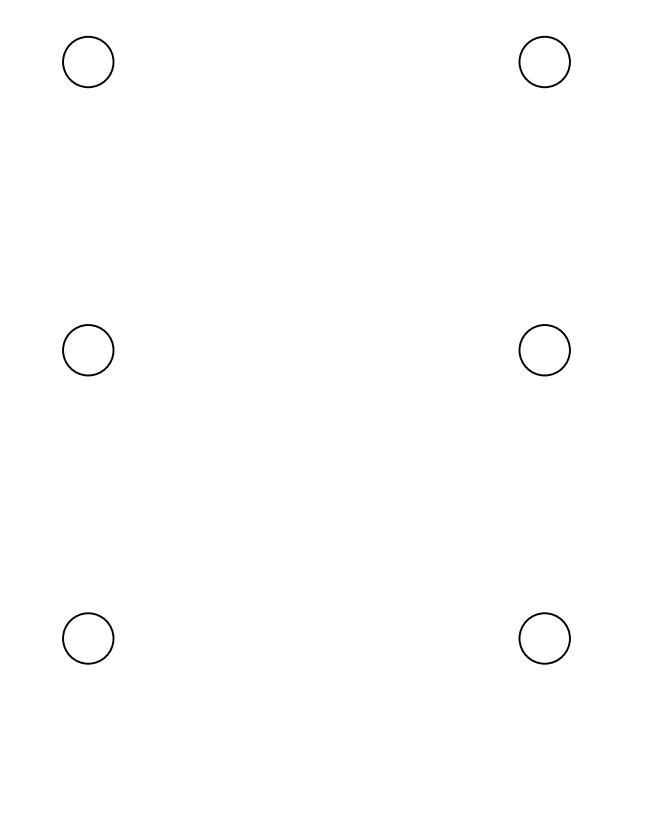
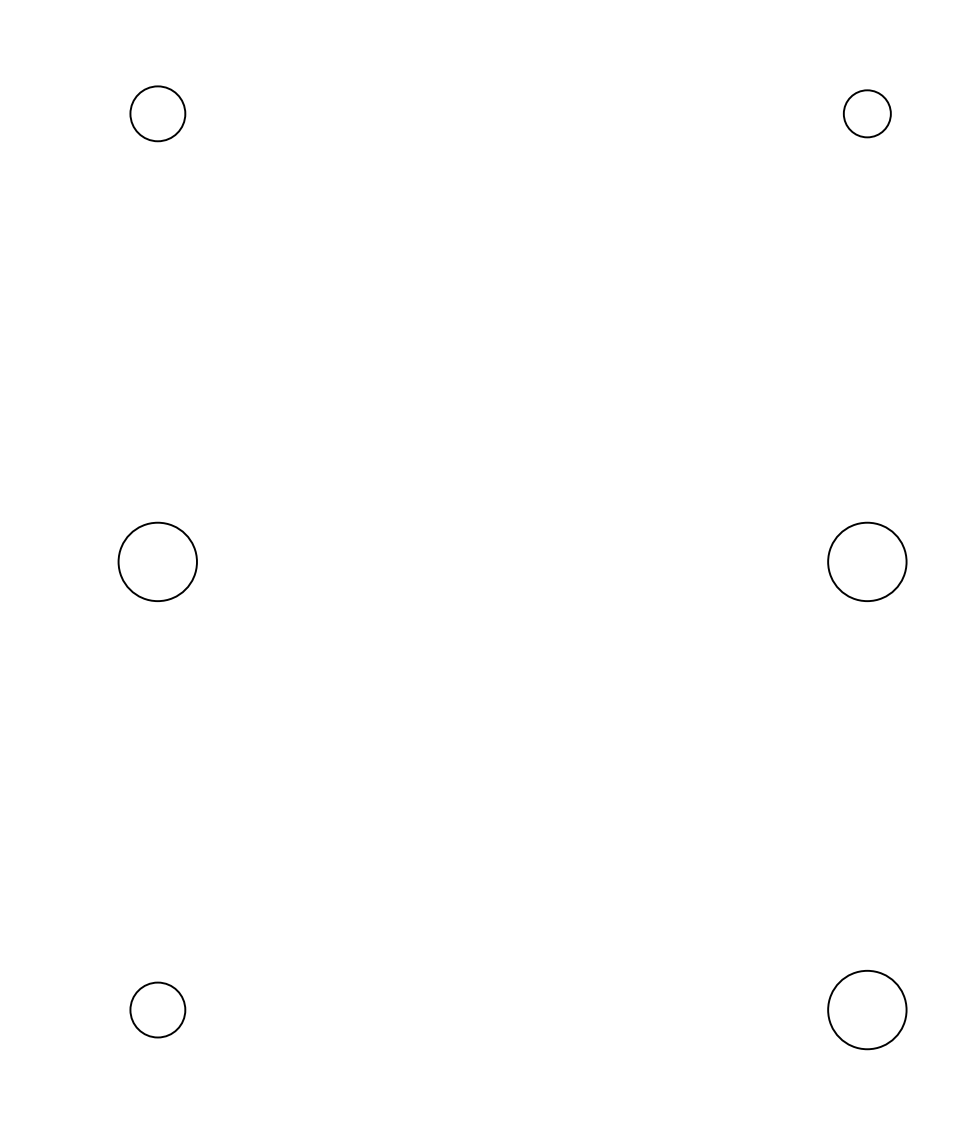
circle: (88, 61) -> (158, 113), size x0.7
circle: (544, 61) -> (867, 113), size x0.6
circle: (88, 638) -> (158, 1010), size x0.7

